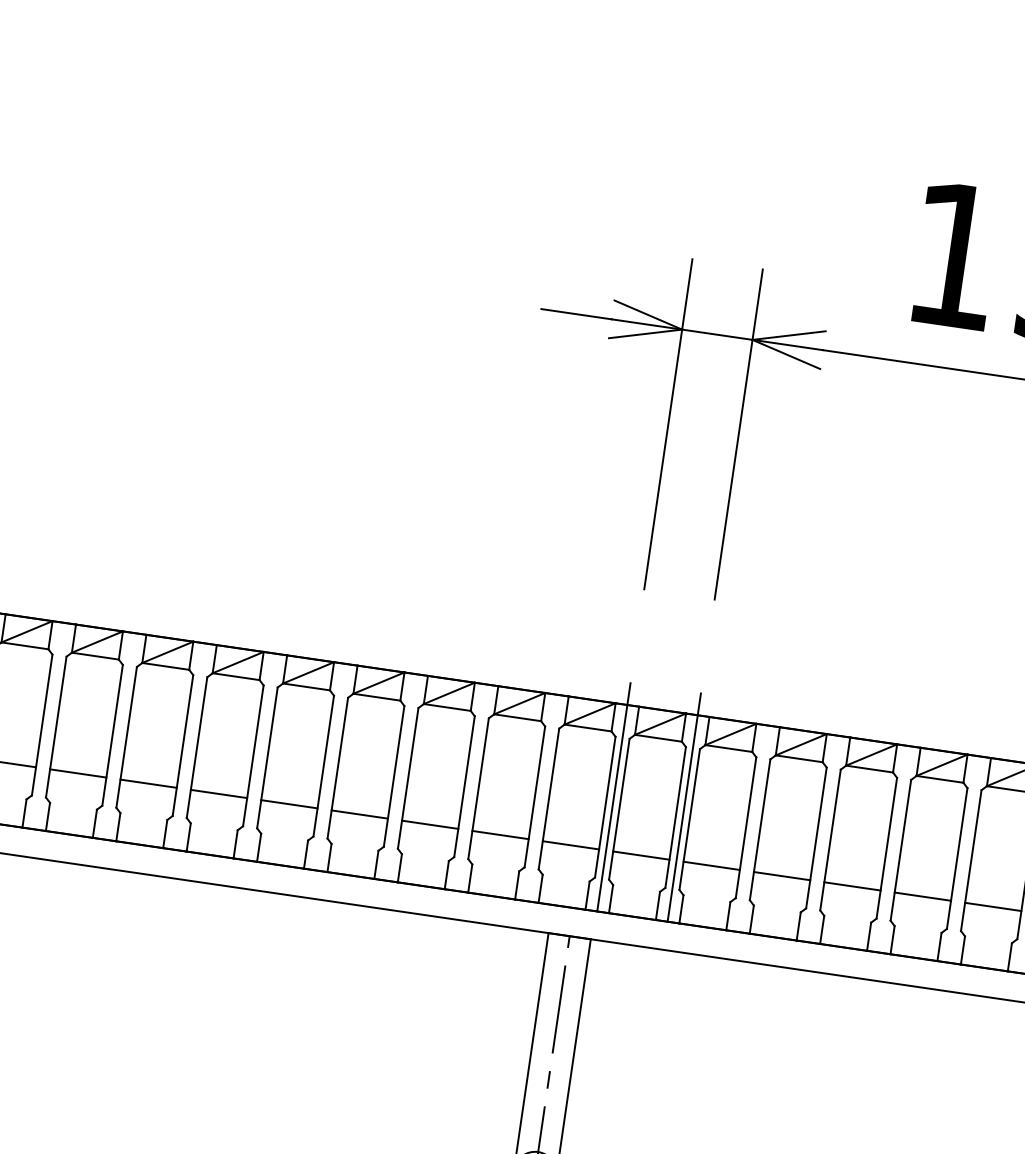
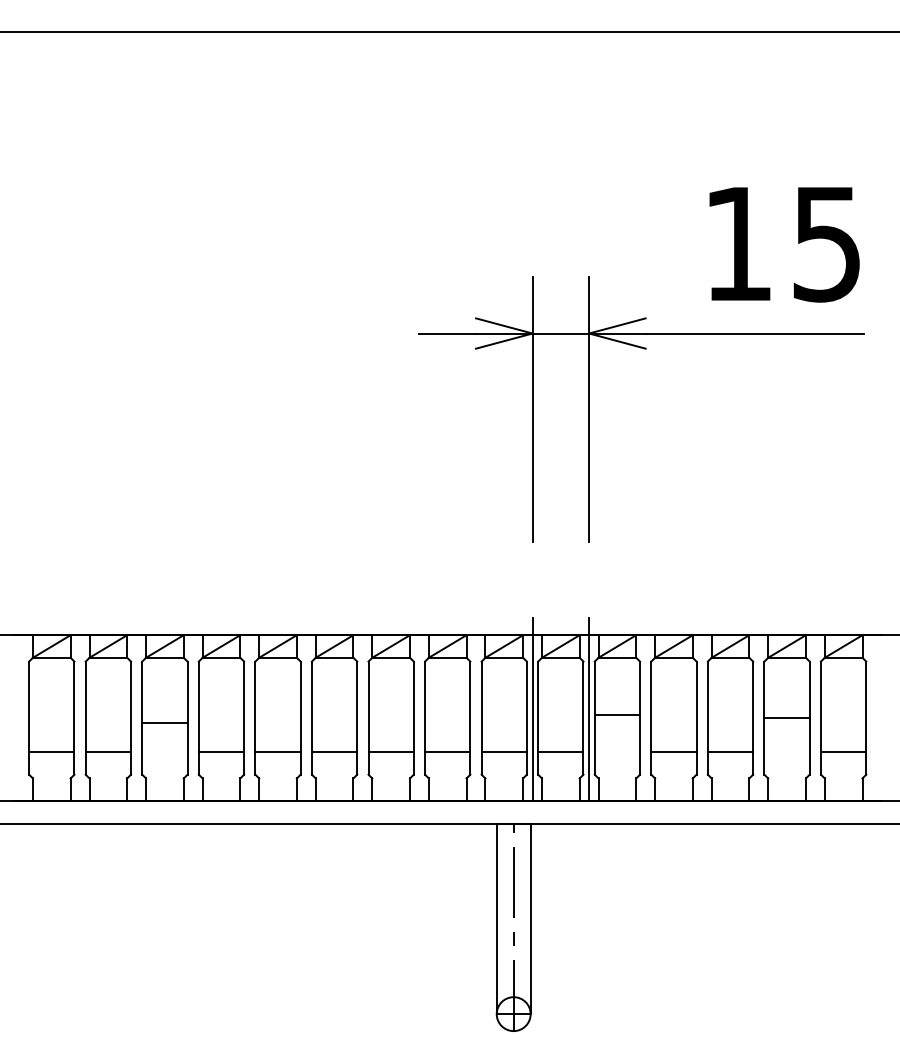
line: (148, 784) -> (164, 723), moved
line: (711, 866) -> (617, 715), moved
line: (922, 897) -> (786, 718), moved

